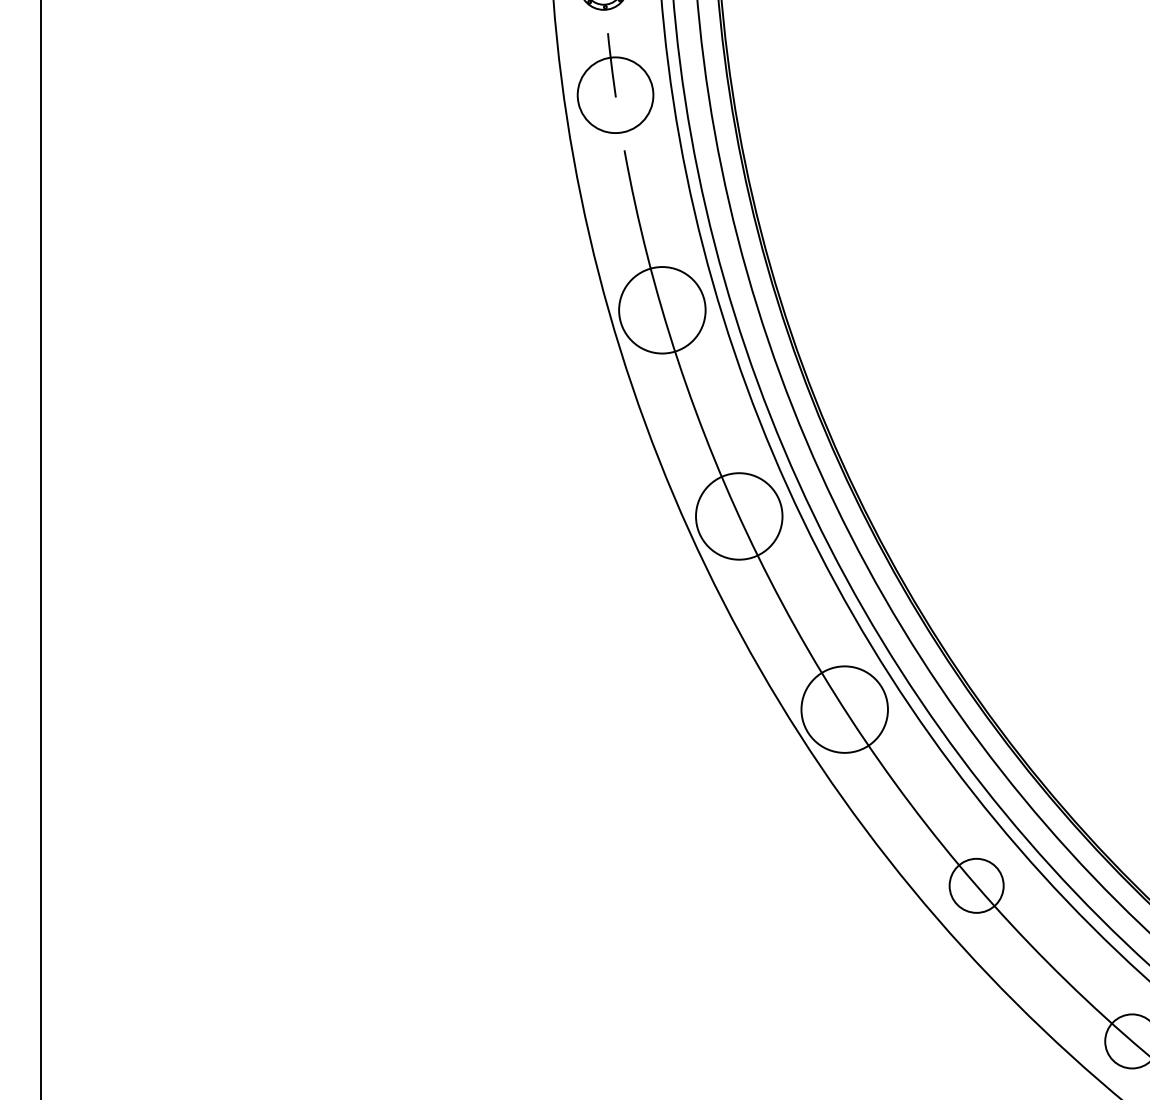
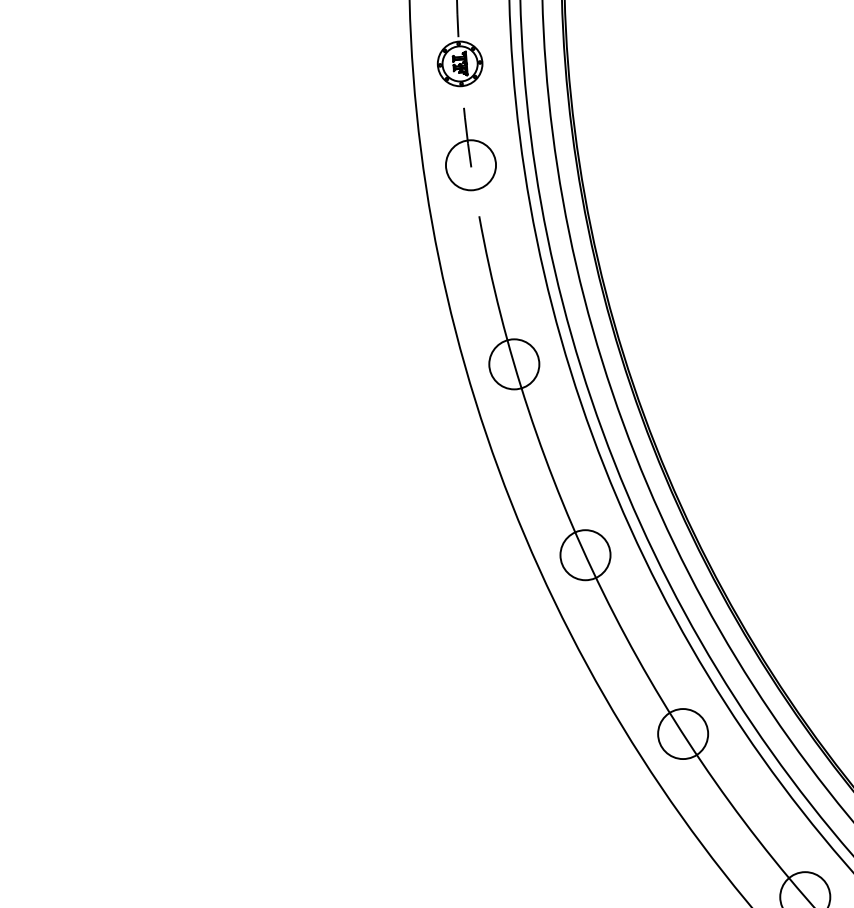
circle: (615, 95) -> (470, 165), size x0.71
circle: (662, 310) -> (514, 364), size x0.62
circle: (739, 516) -> (585, 555), size x0.62
circle: (844, 709) -> (682, 733), size x0.62

